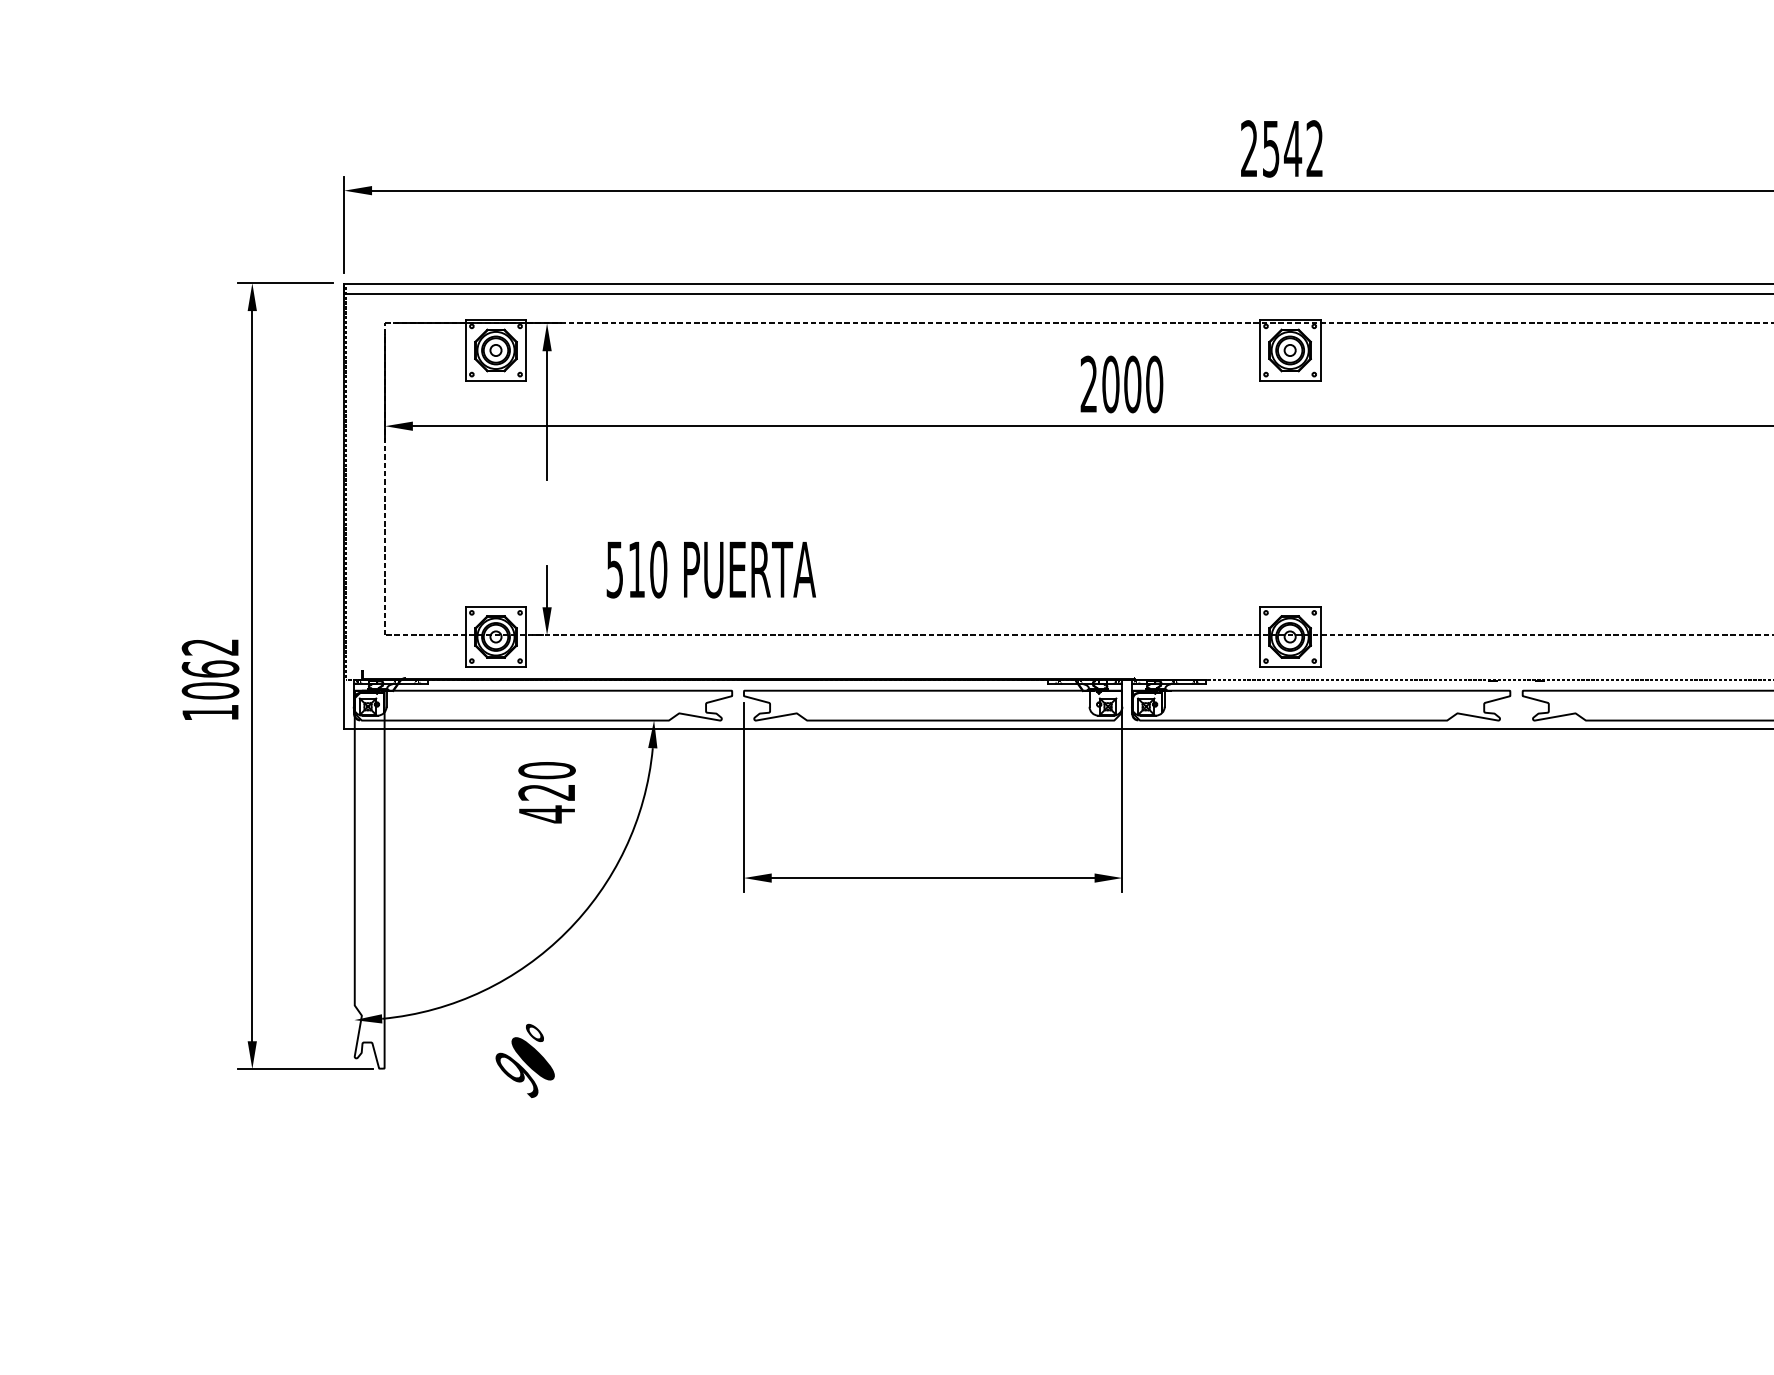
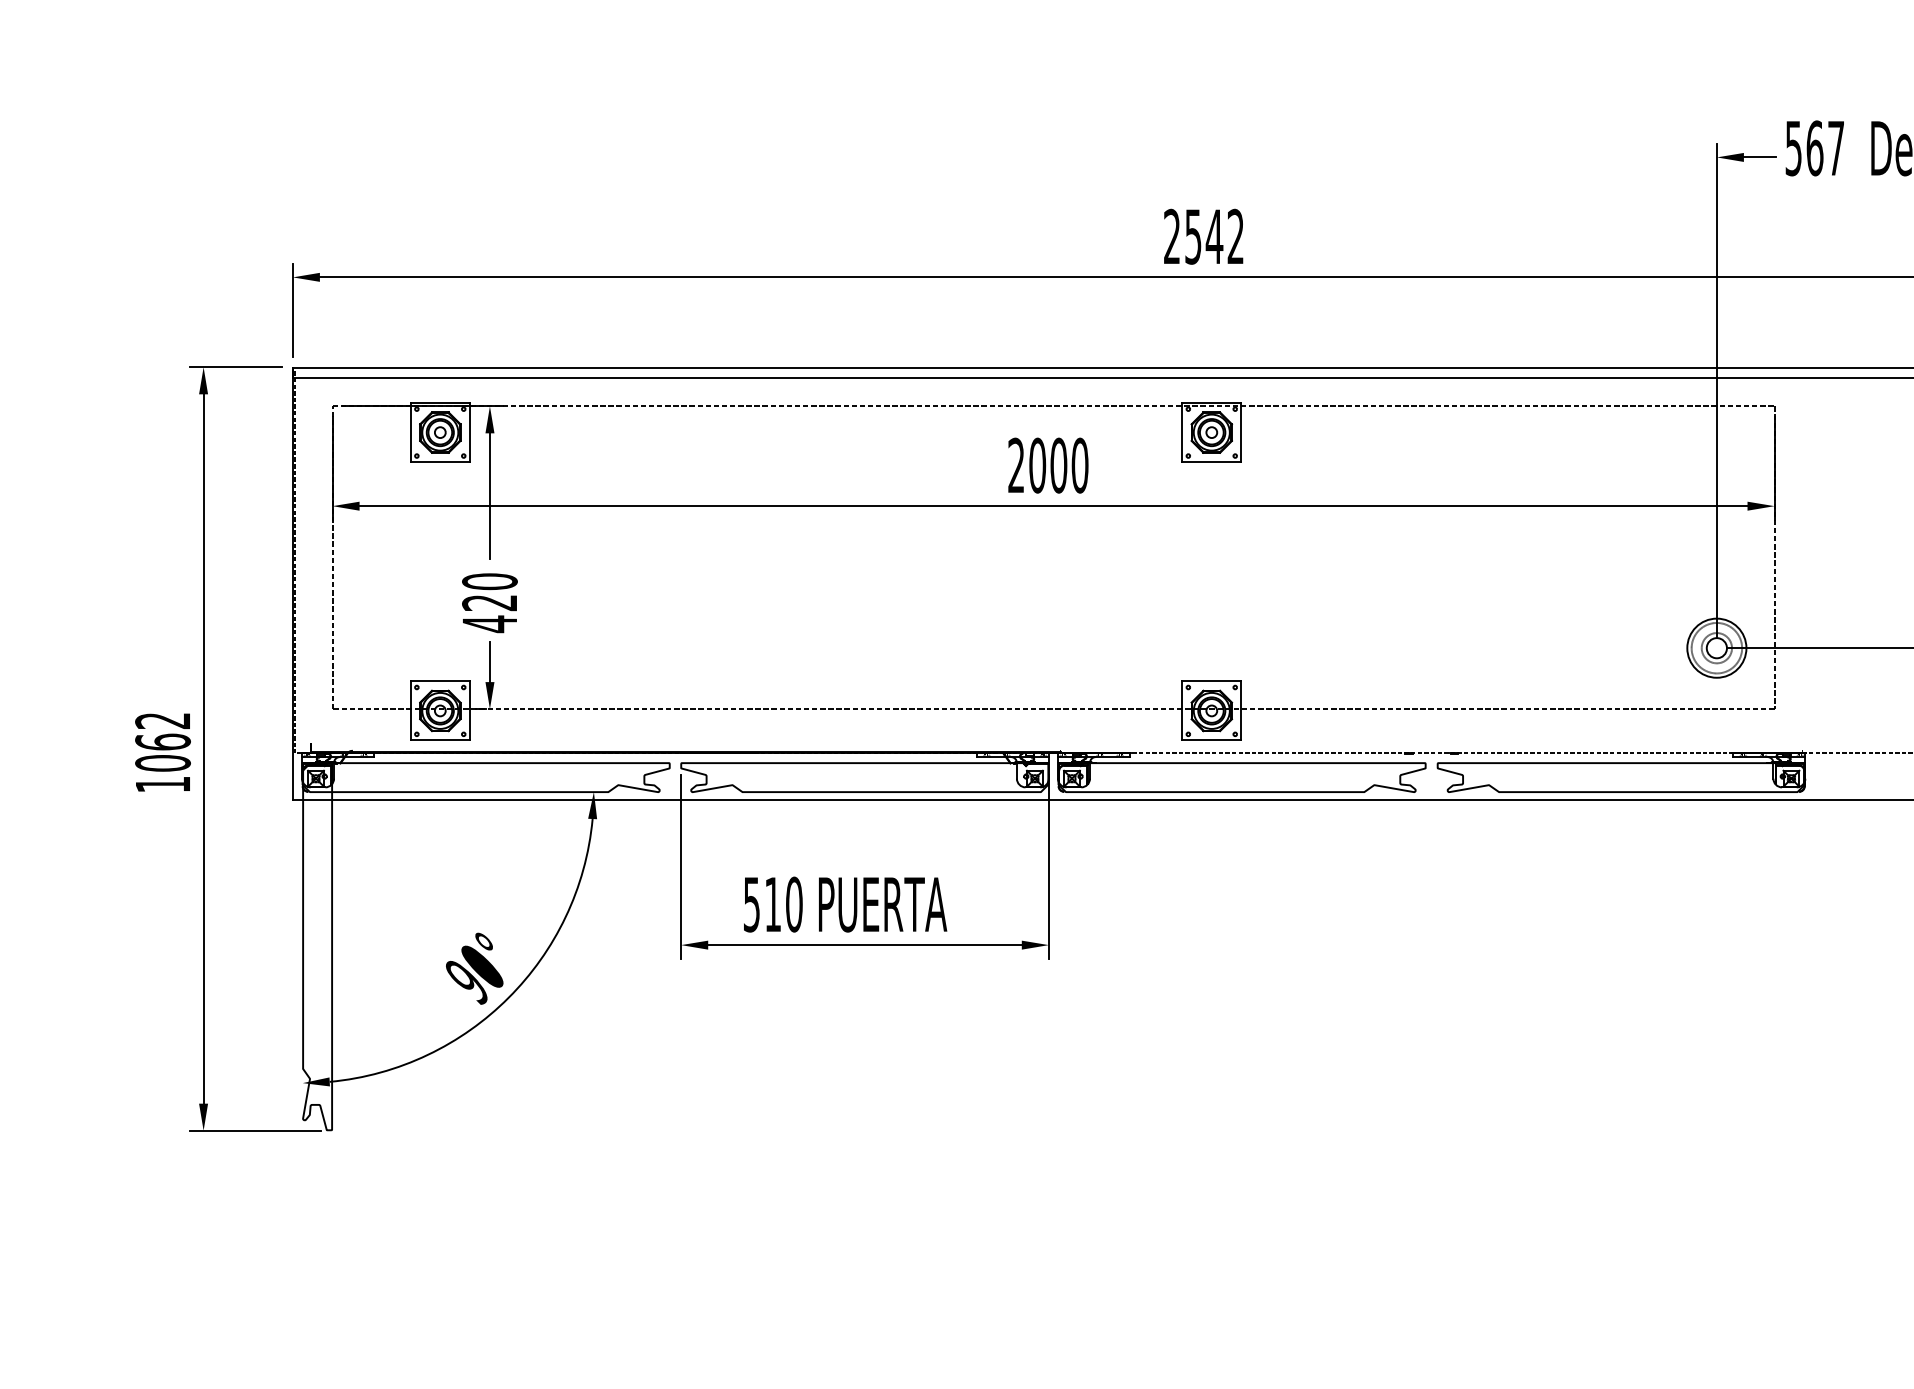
text: (711, 569) -> (845, 904), moved
text: (546, 793) -> (489, 603), moved
text: (525, 1060) -> (474, 968), moved

